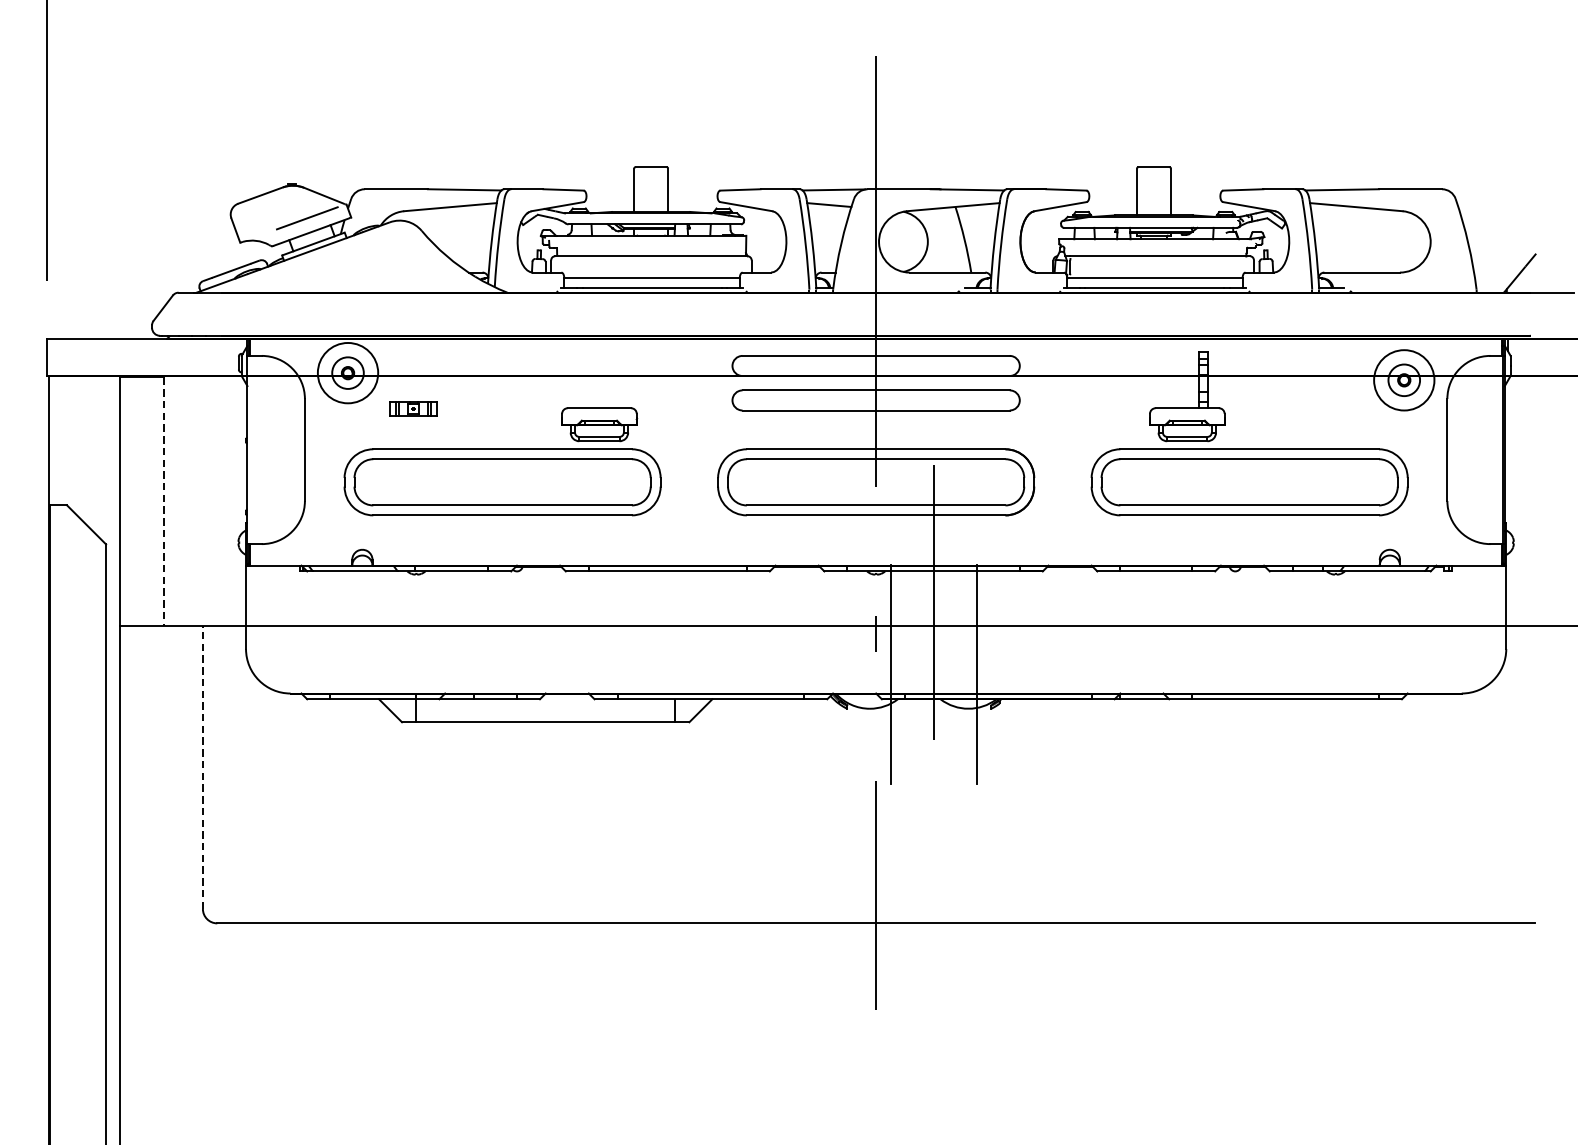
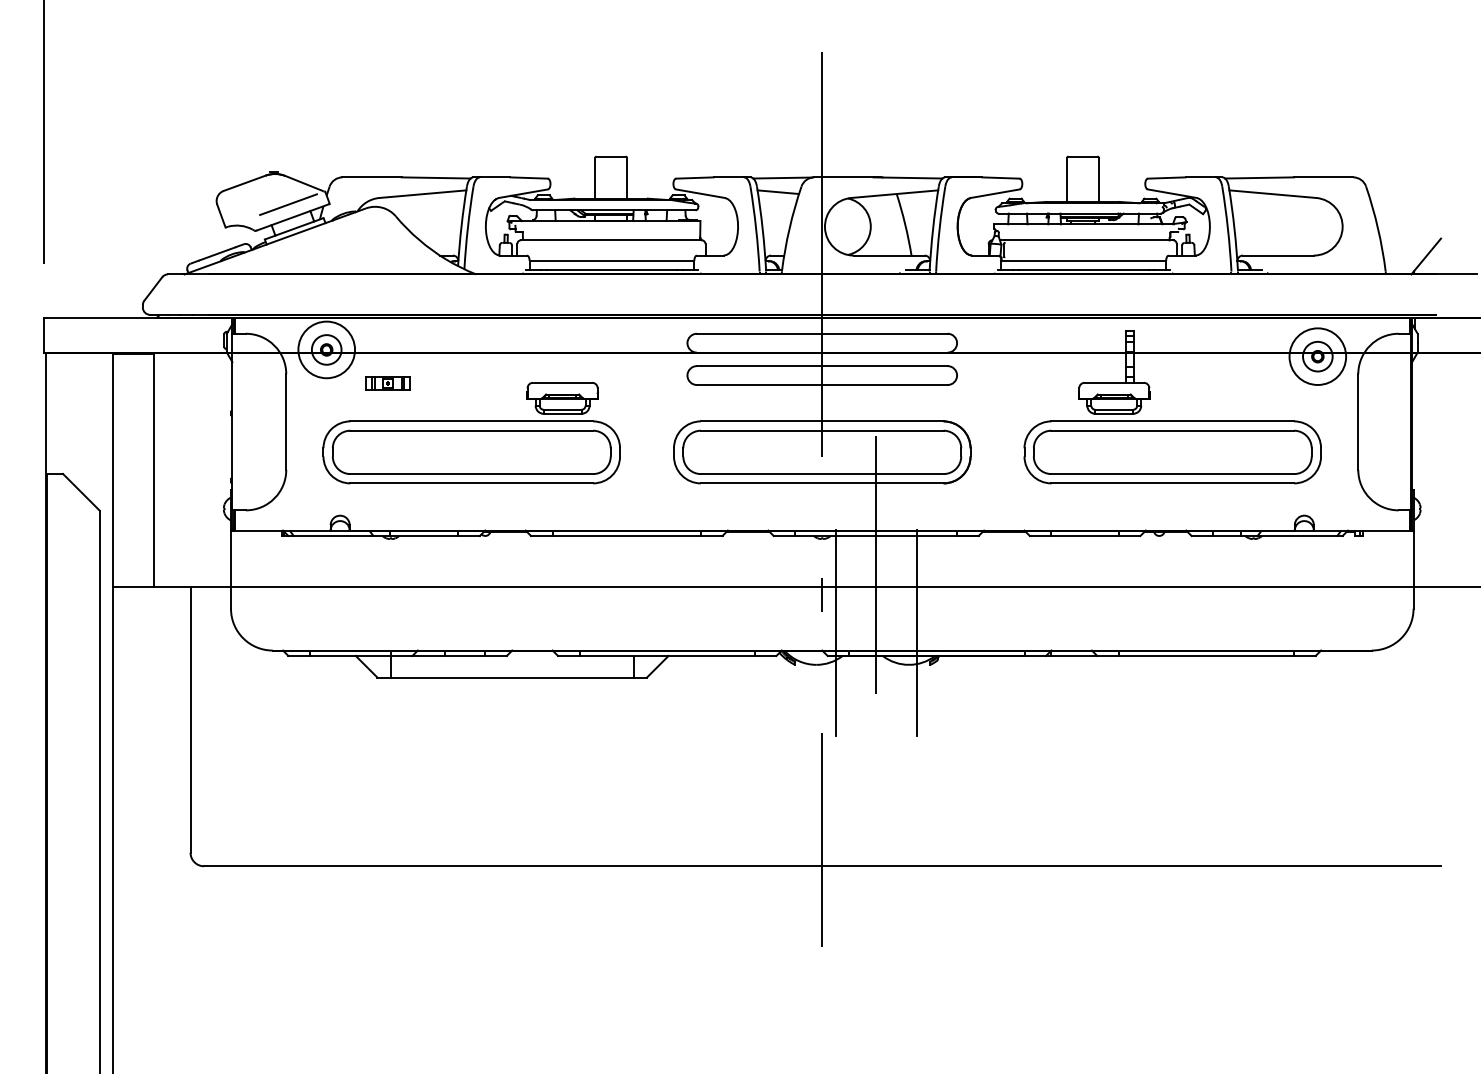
line: (163, 501) -> (153, 470), dashed -> solid
line: (202, 766) -> (190, 719), dashed -> solid

